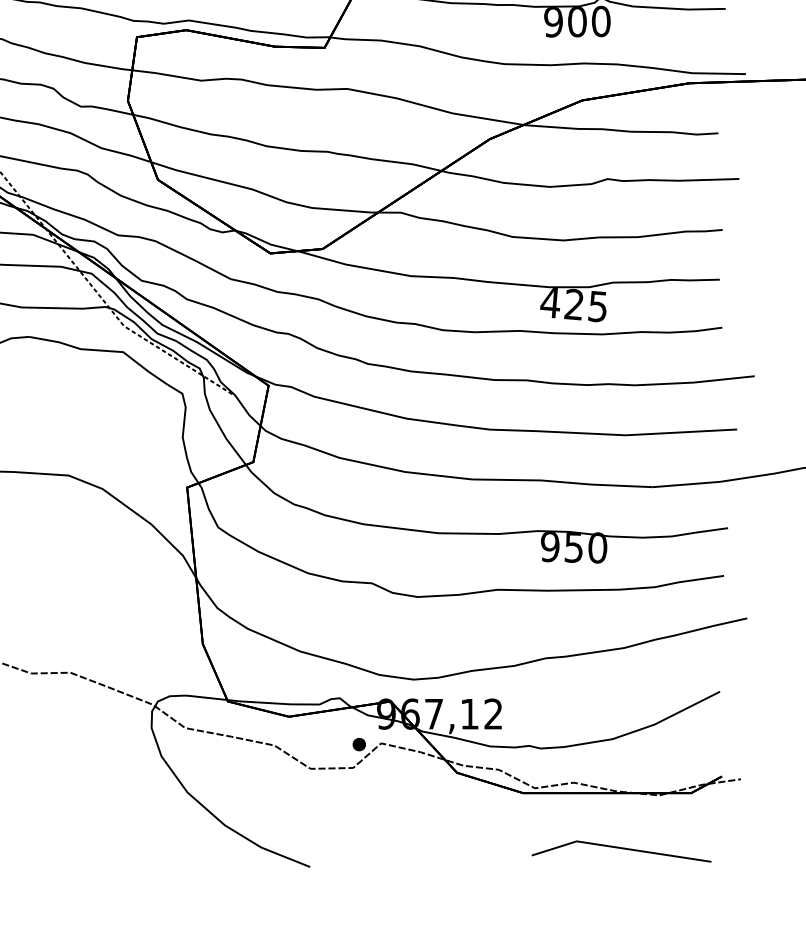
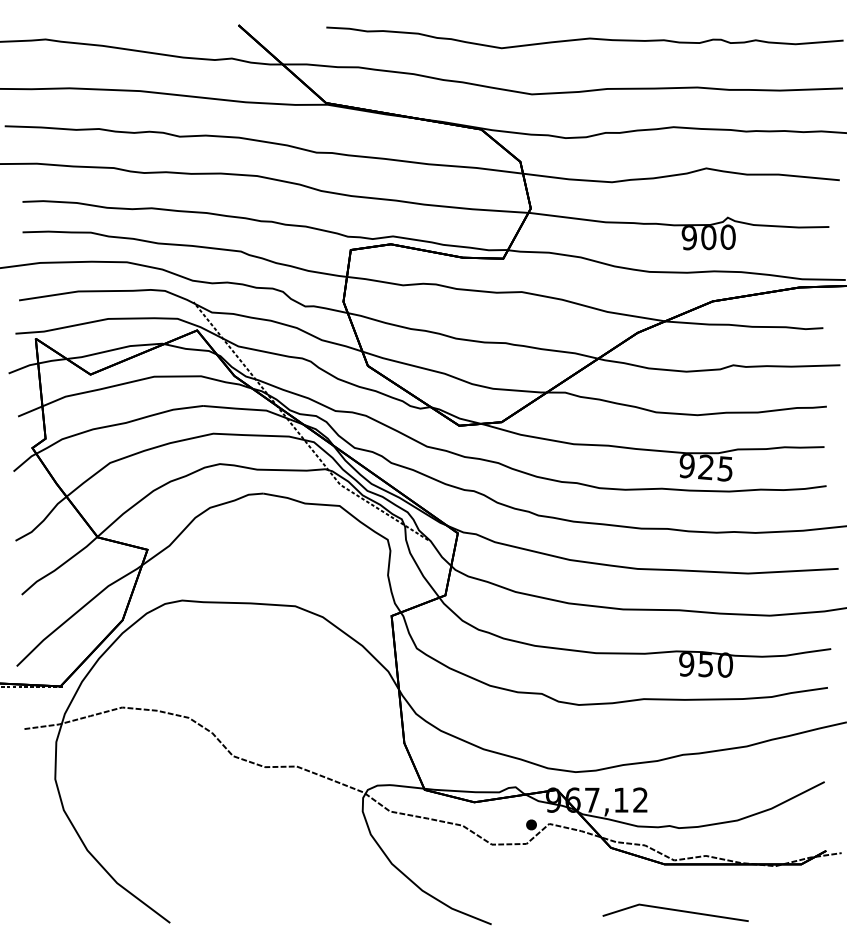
text: (549, 303) -> (686, 466), 425 -> 925
line: (622, 849) -> (676, 911), moved

